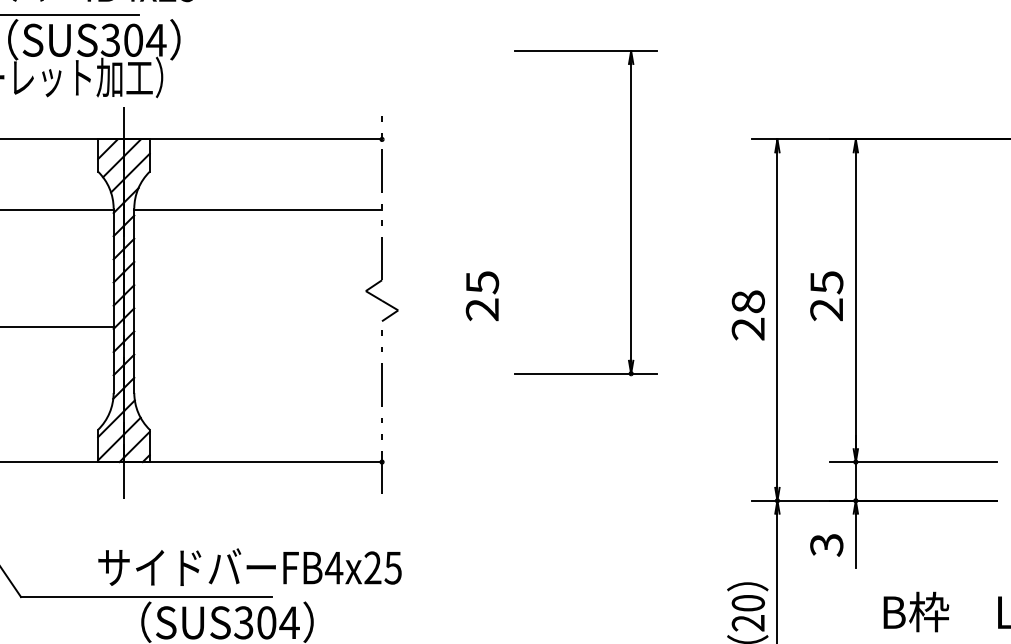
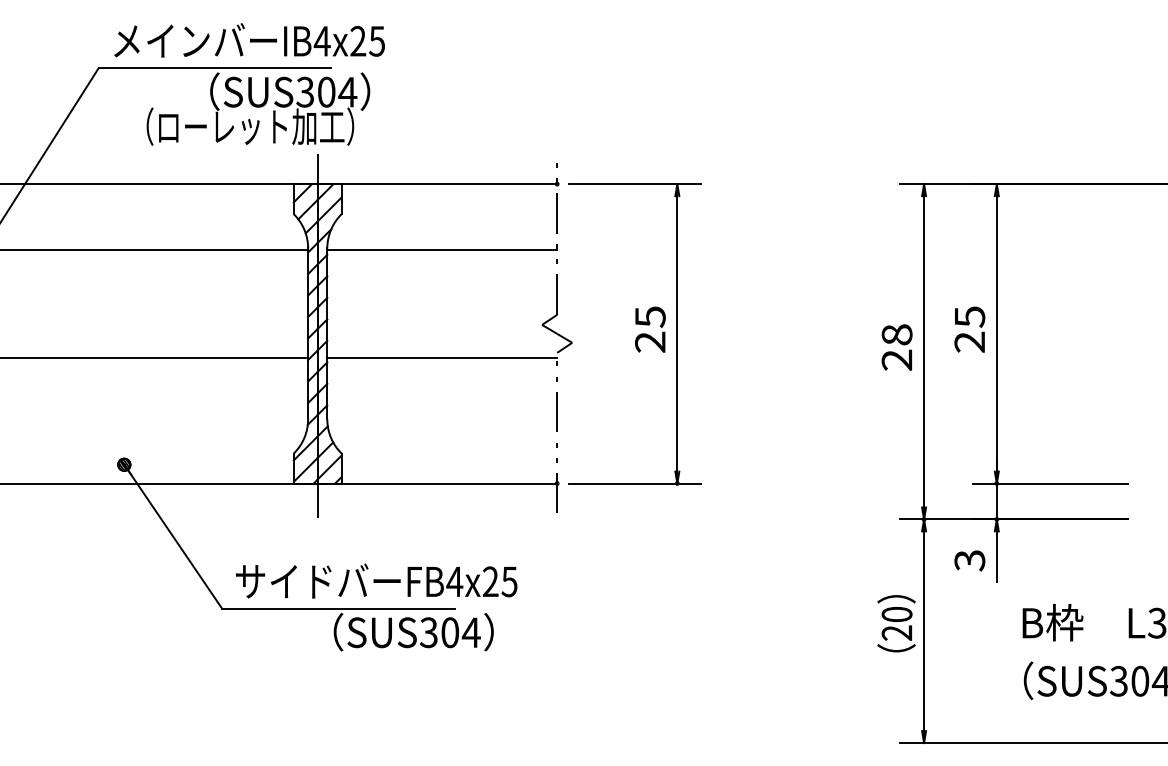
part: (630, 213) -> (676, 334), moved
line: (258, 326) -> (442, 357), added
text: (249, 566) -> (376, 580), moved

